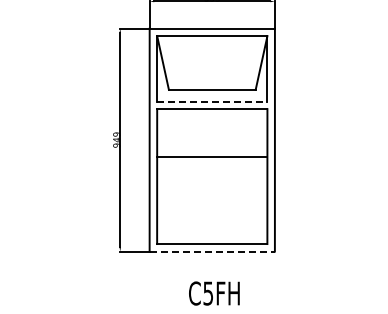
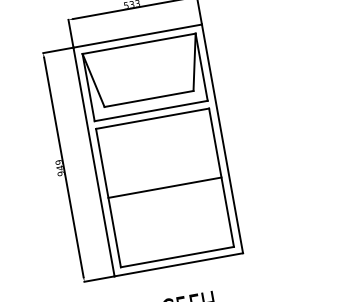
line: (212, 101) -> (151, 110), dashed -> solid
line: (212, 157) -> (165, 187), moved
line: (212, 251) -> (179, 264), dashed -> solid

